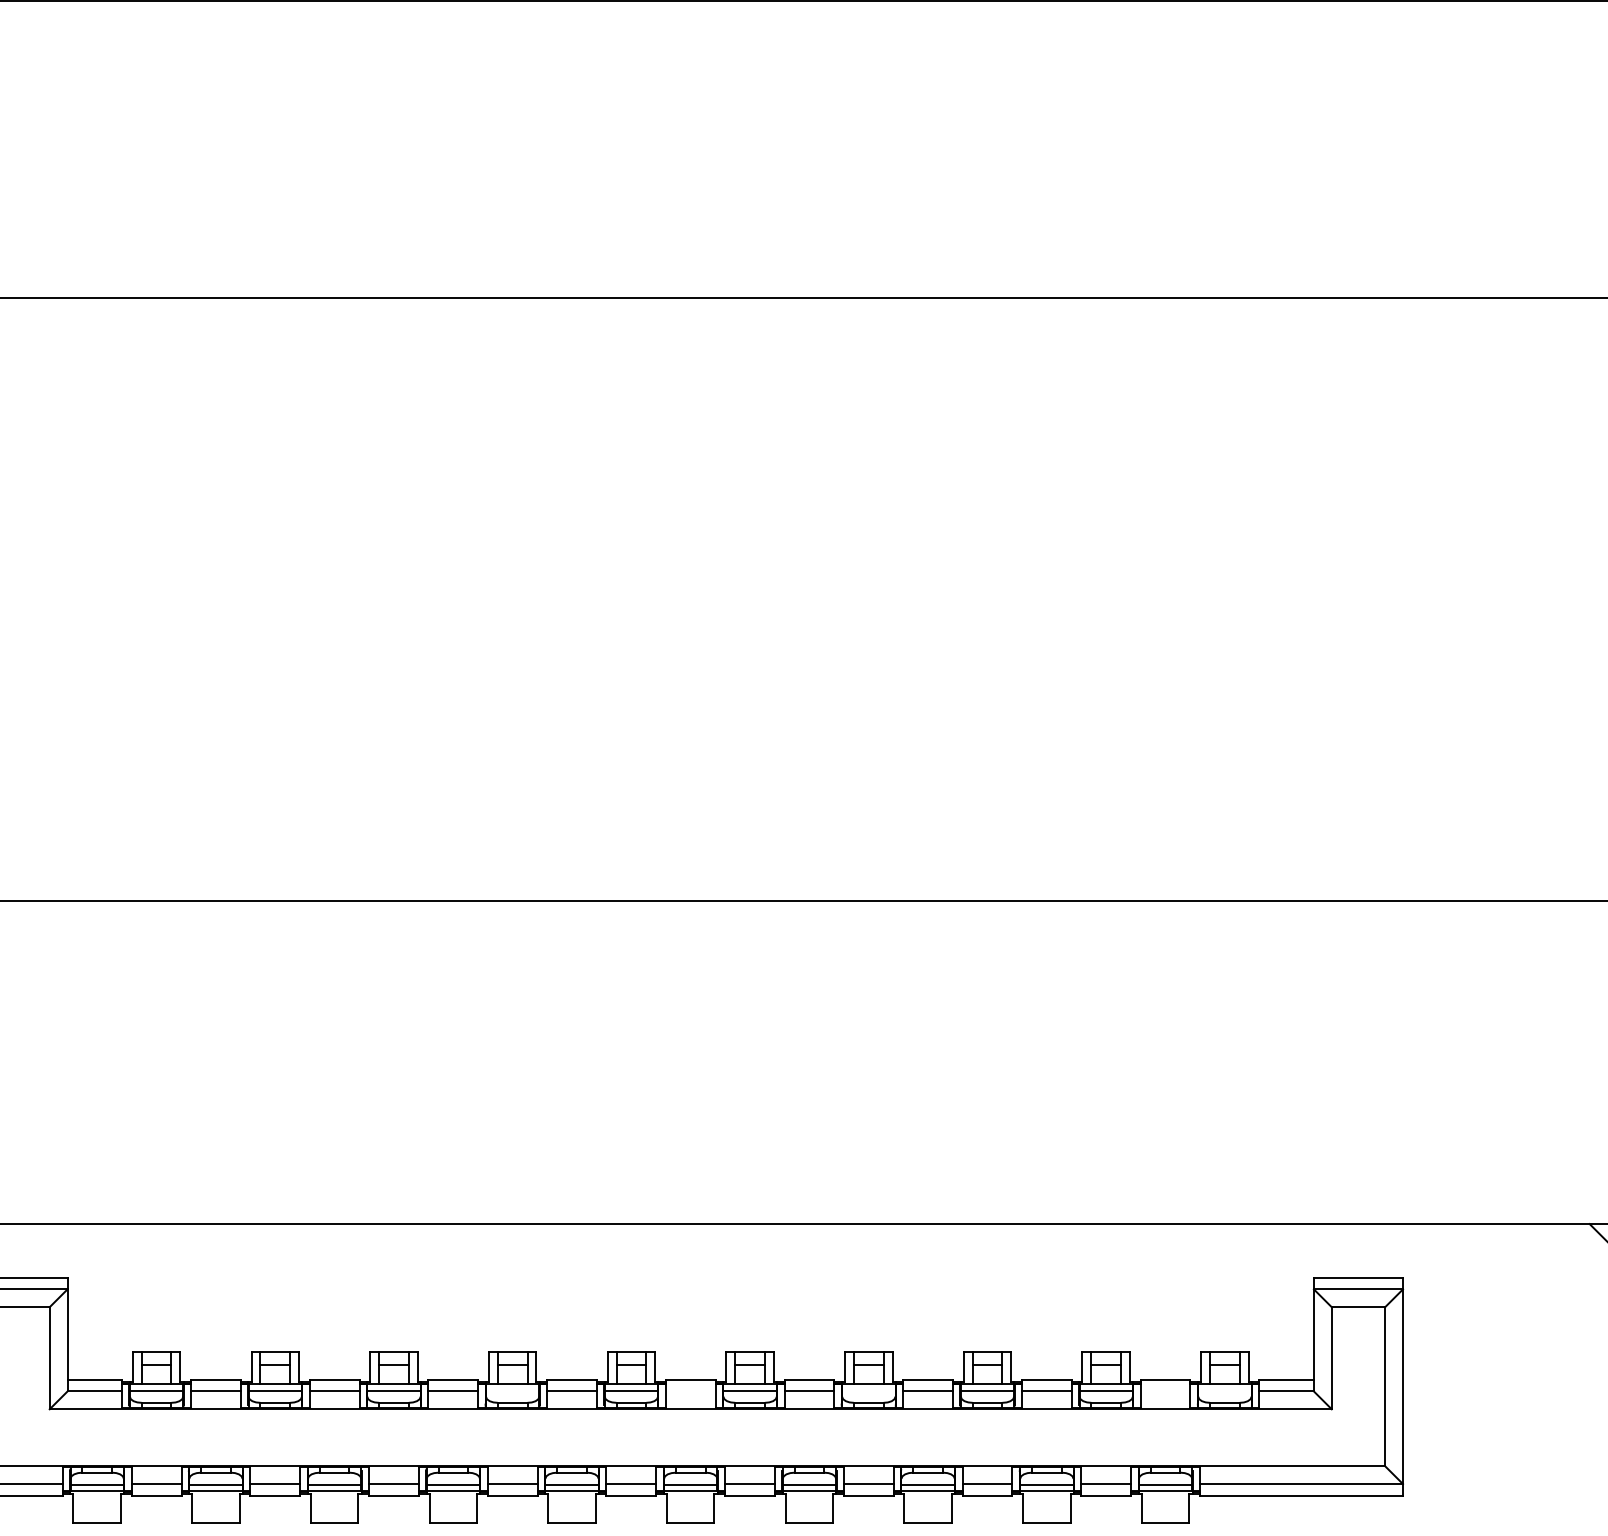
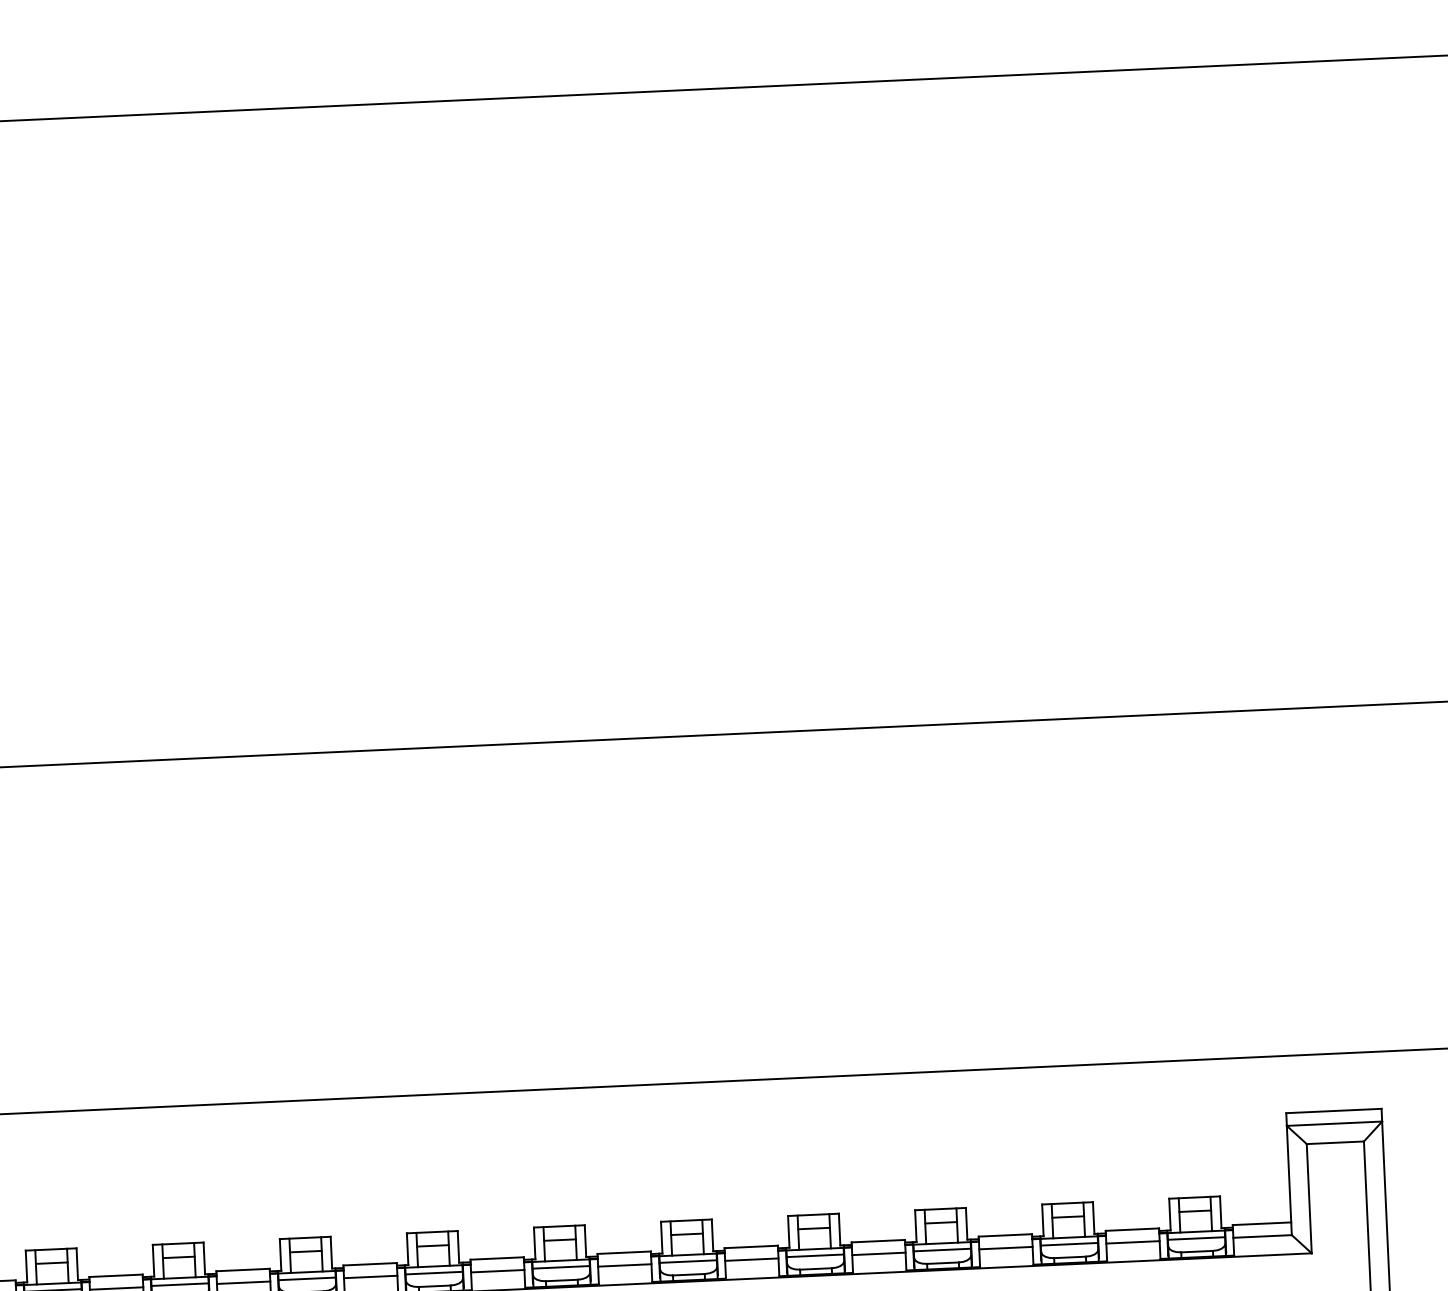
line: (512, 1390) -> (433, 1273), added
line: (868, 1390) -> (815, 1255), added
line: (1224, 1390) -> (1196, 1238), added
line: (690, 1391) -> (624, 1265), added
line: (1165, 1391) -> (1132, 1242), added

